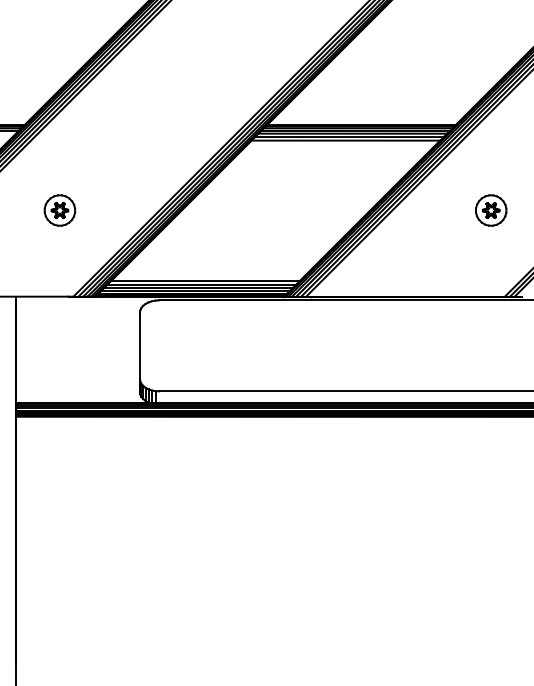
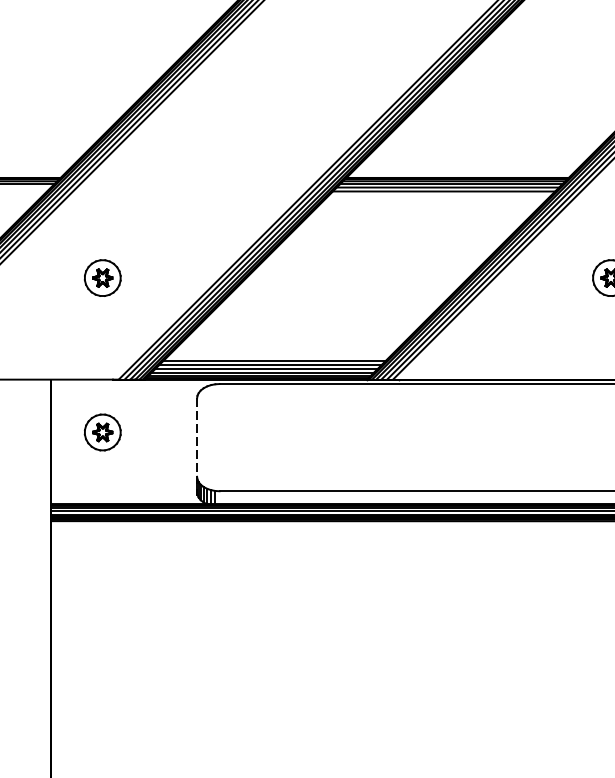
line: (345, 140) -> (439, 195), removed
part: (59, 341) -> (102, 432), added
line: (139, 352) -> (196, 445), solid -> dashed

